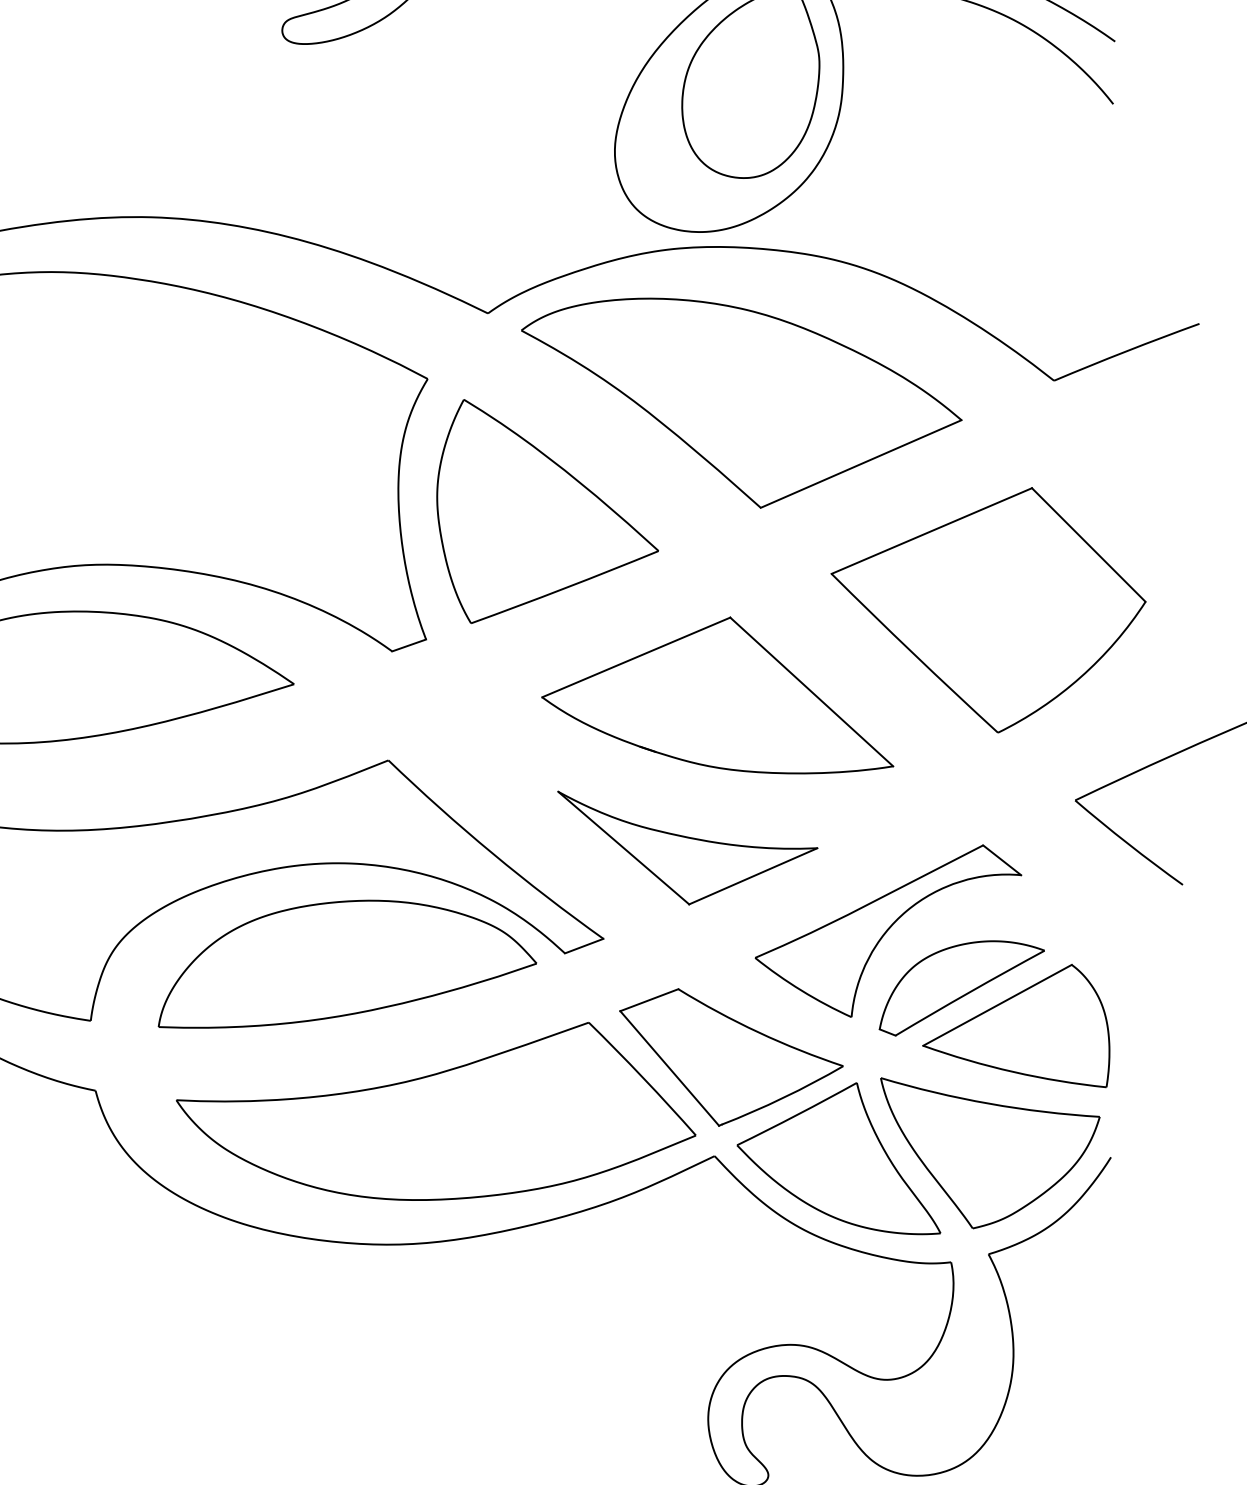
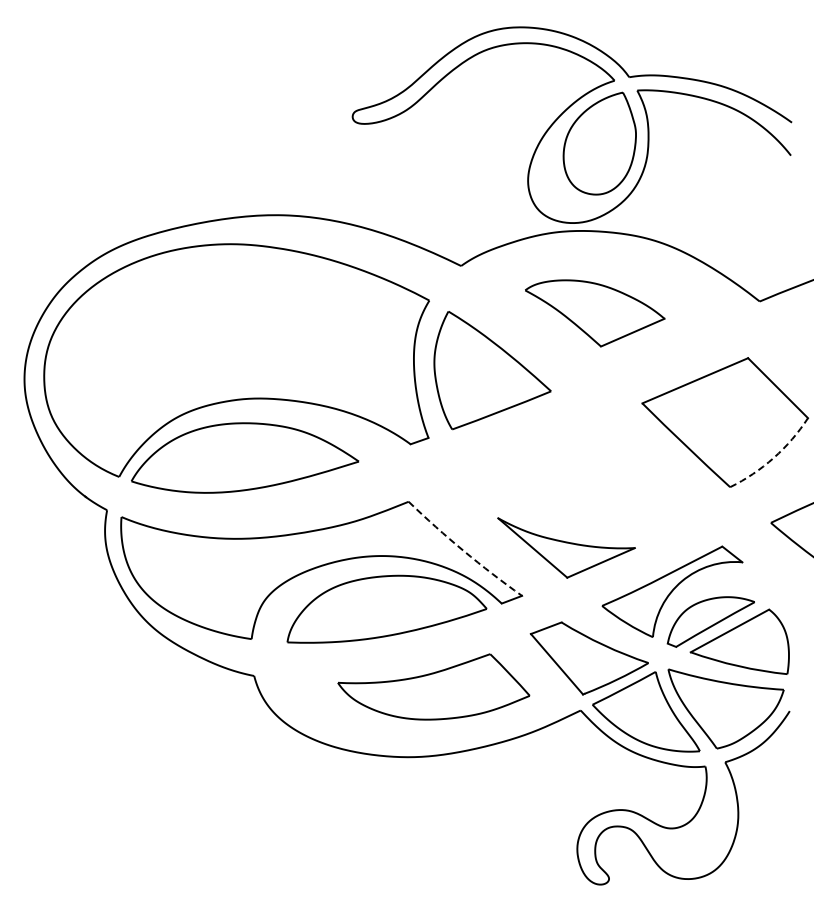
part: (740, 403) -> (594, 313), size x0.6
arc: (1080, 676) -> (773, 457), solid -> dashed
part: (716, 695) -> (581, 467), removed
arc: (492, 852) -> (463, 550), solid -> dashed
part: (435, 1110) -> (433, 686), size x0.7

